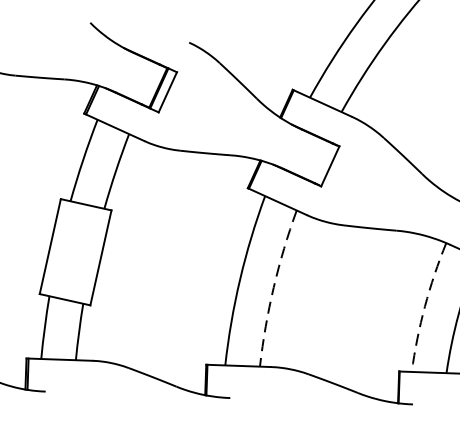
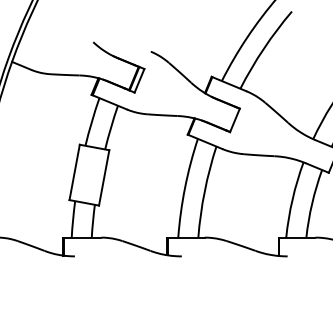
arc: (273, 287) -> (204, 191), dashed -> solid
arc: (424, 306) -> (292, 199), dashed -> solid

